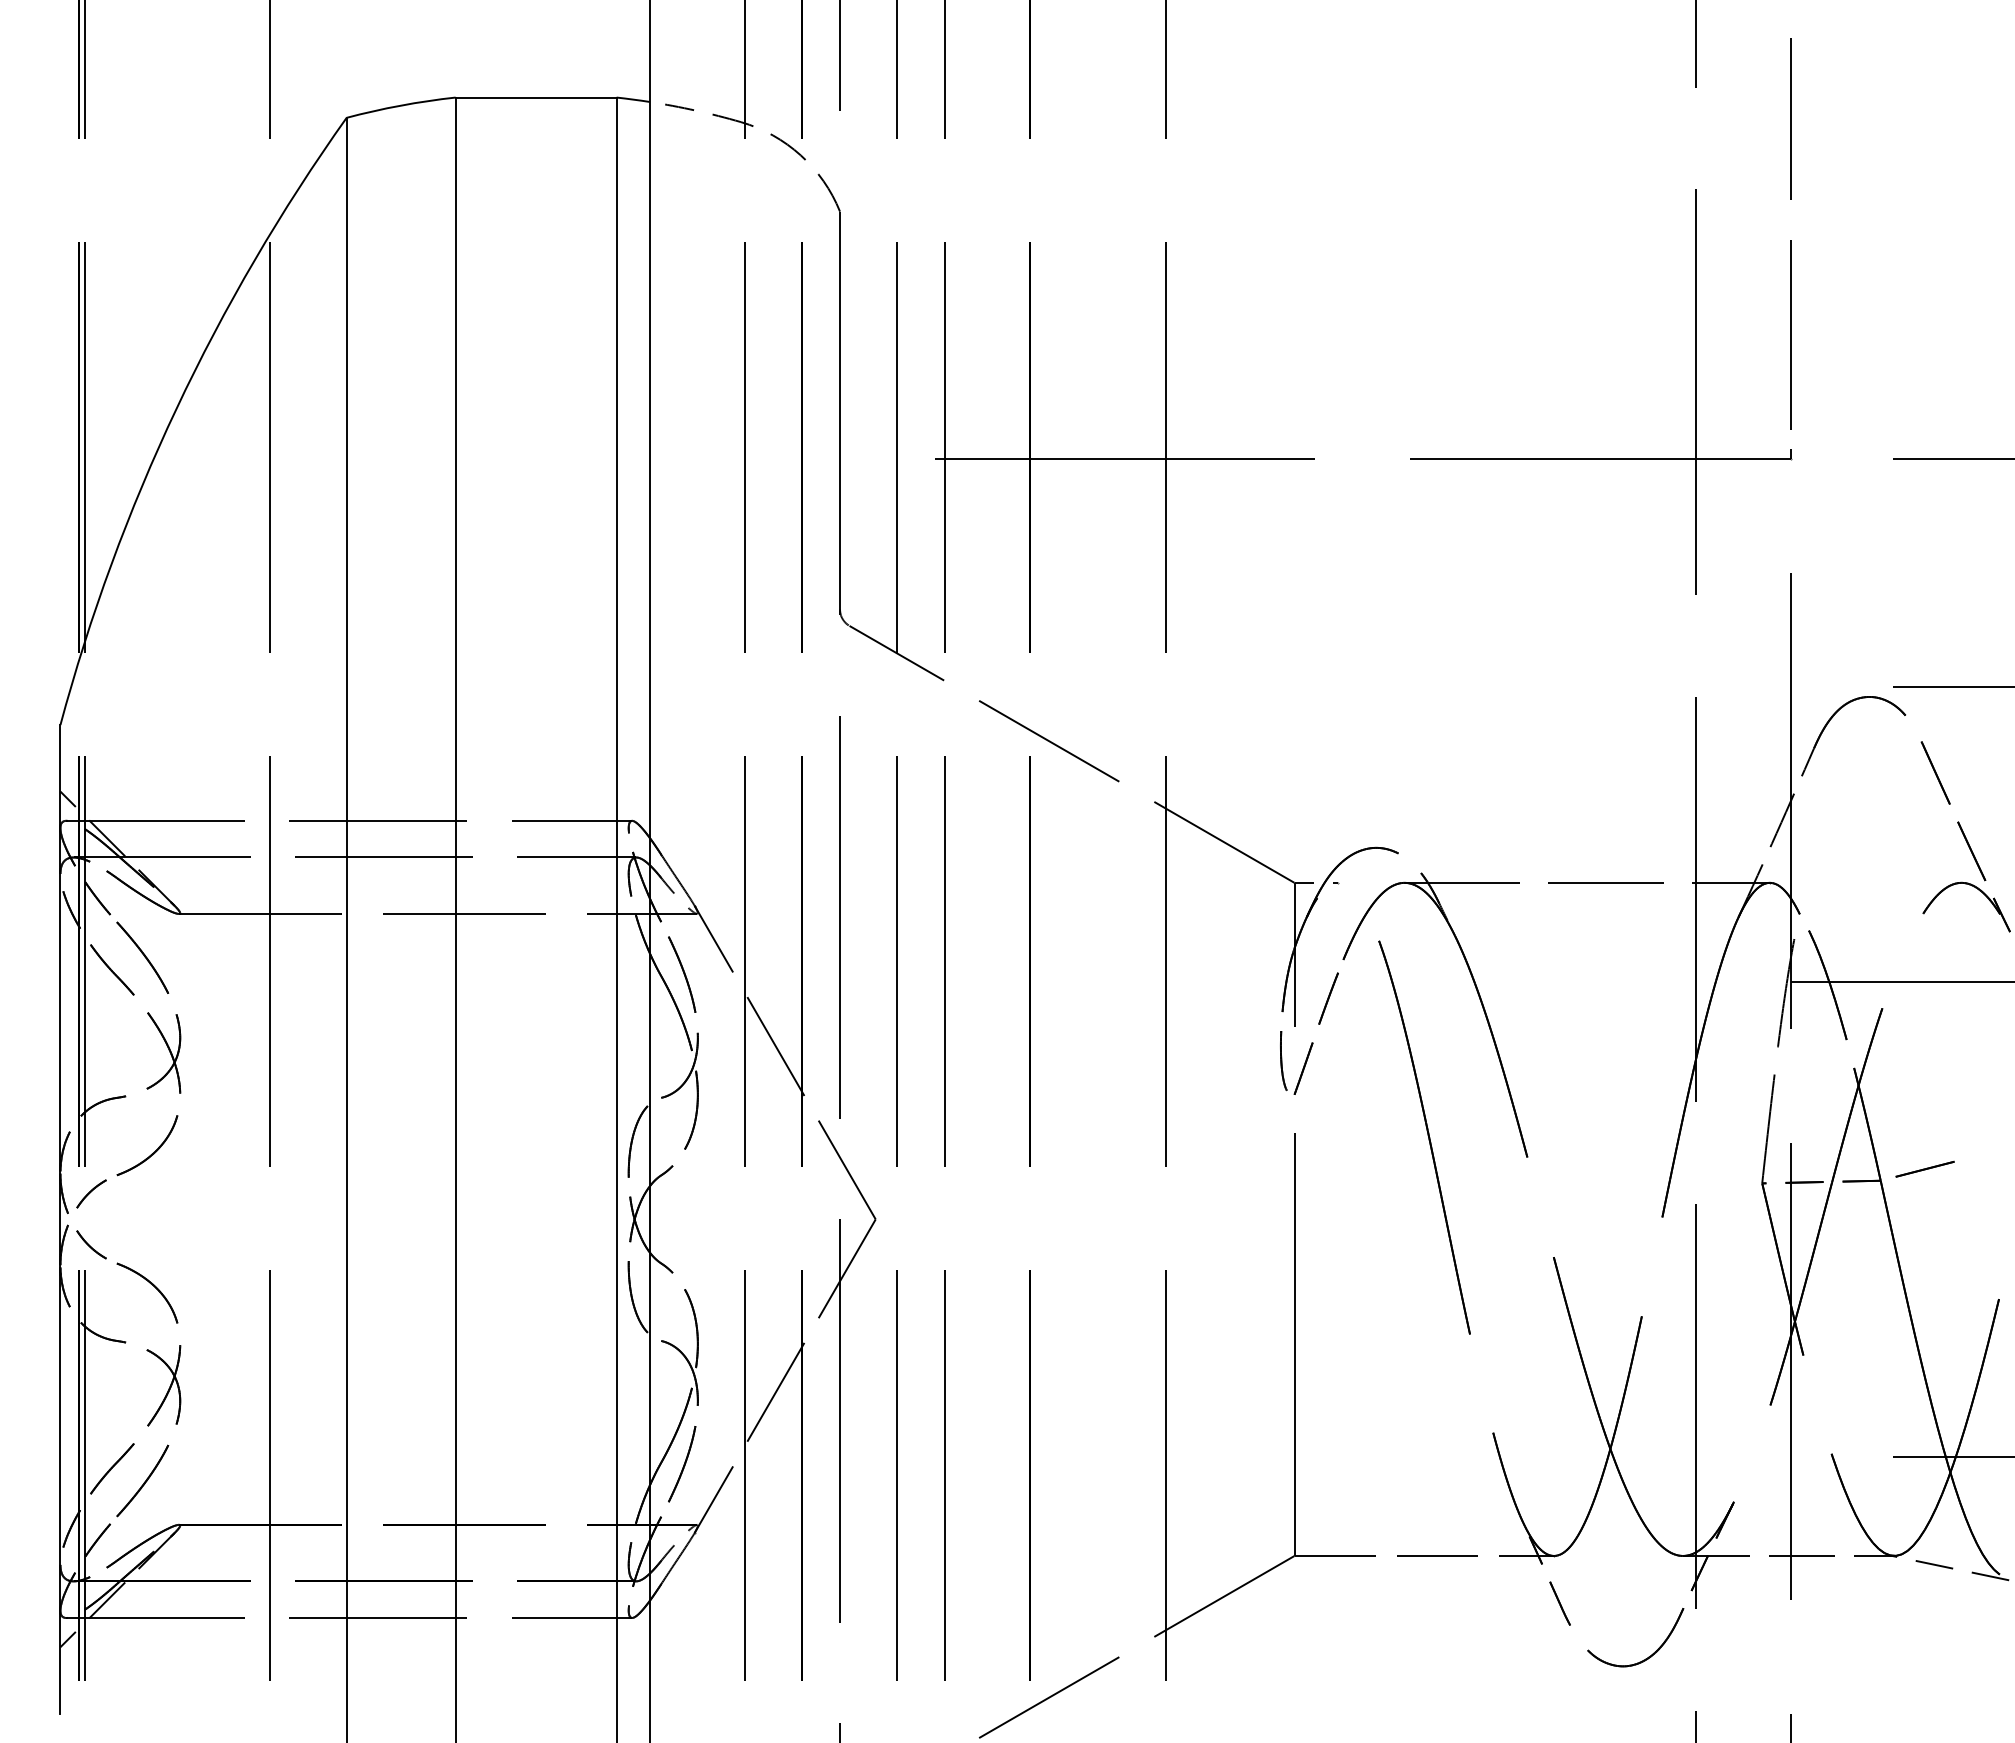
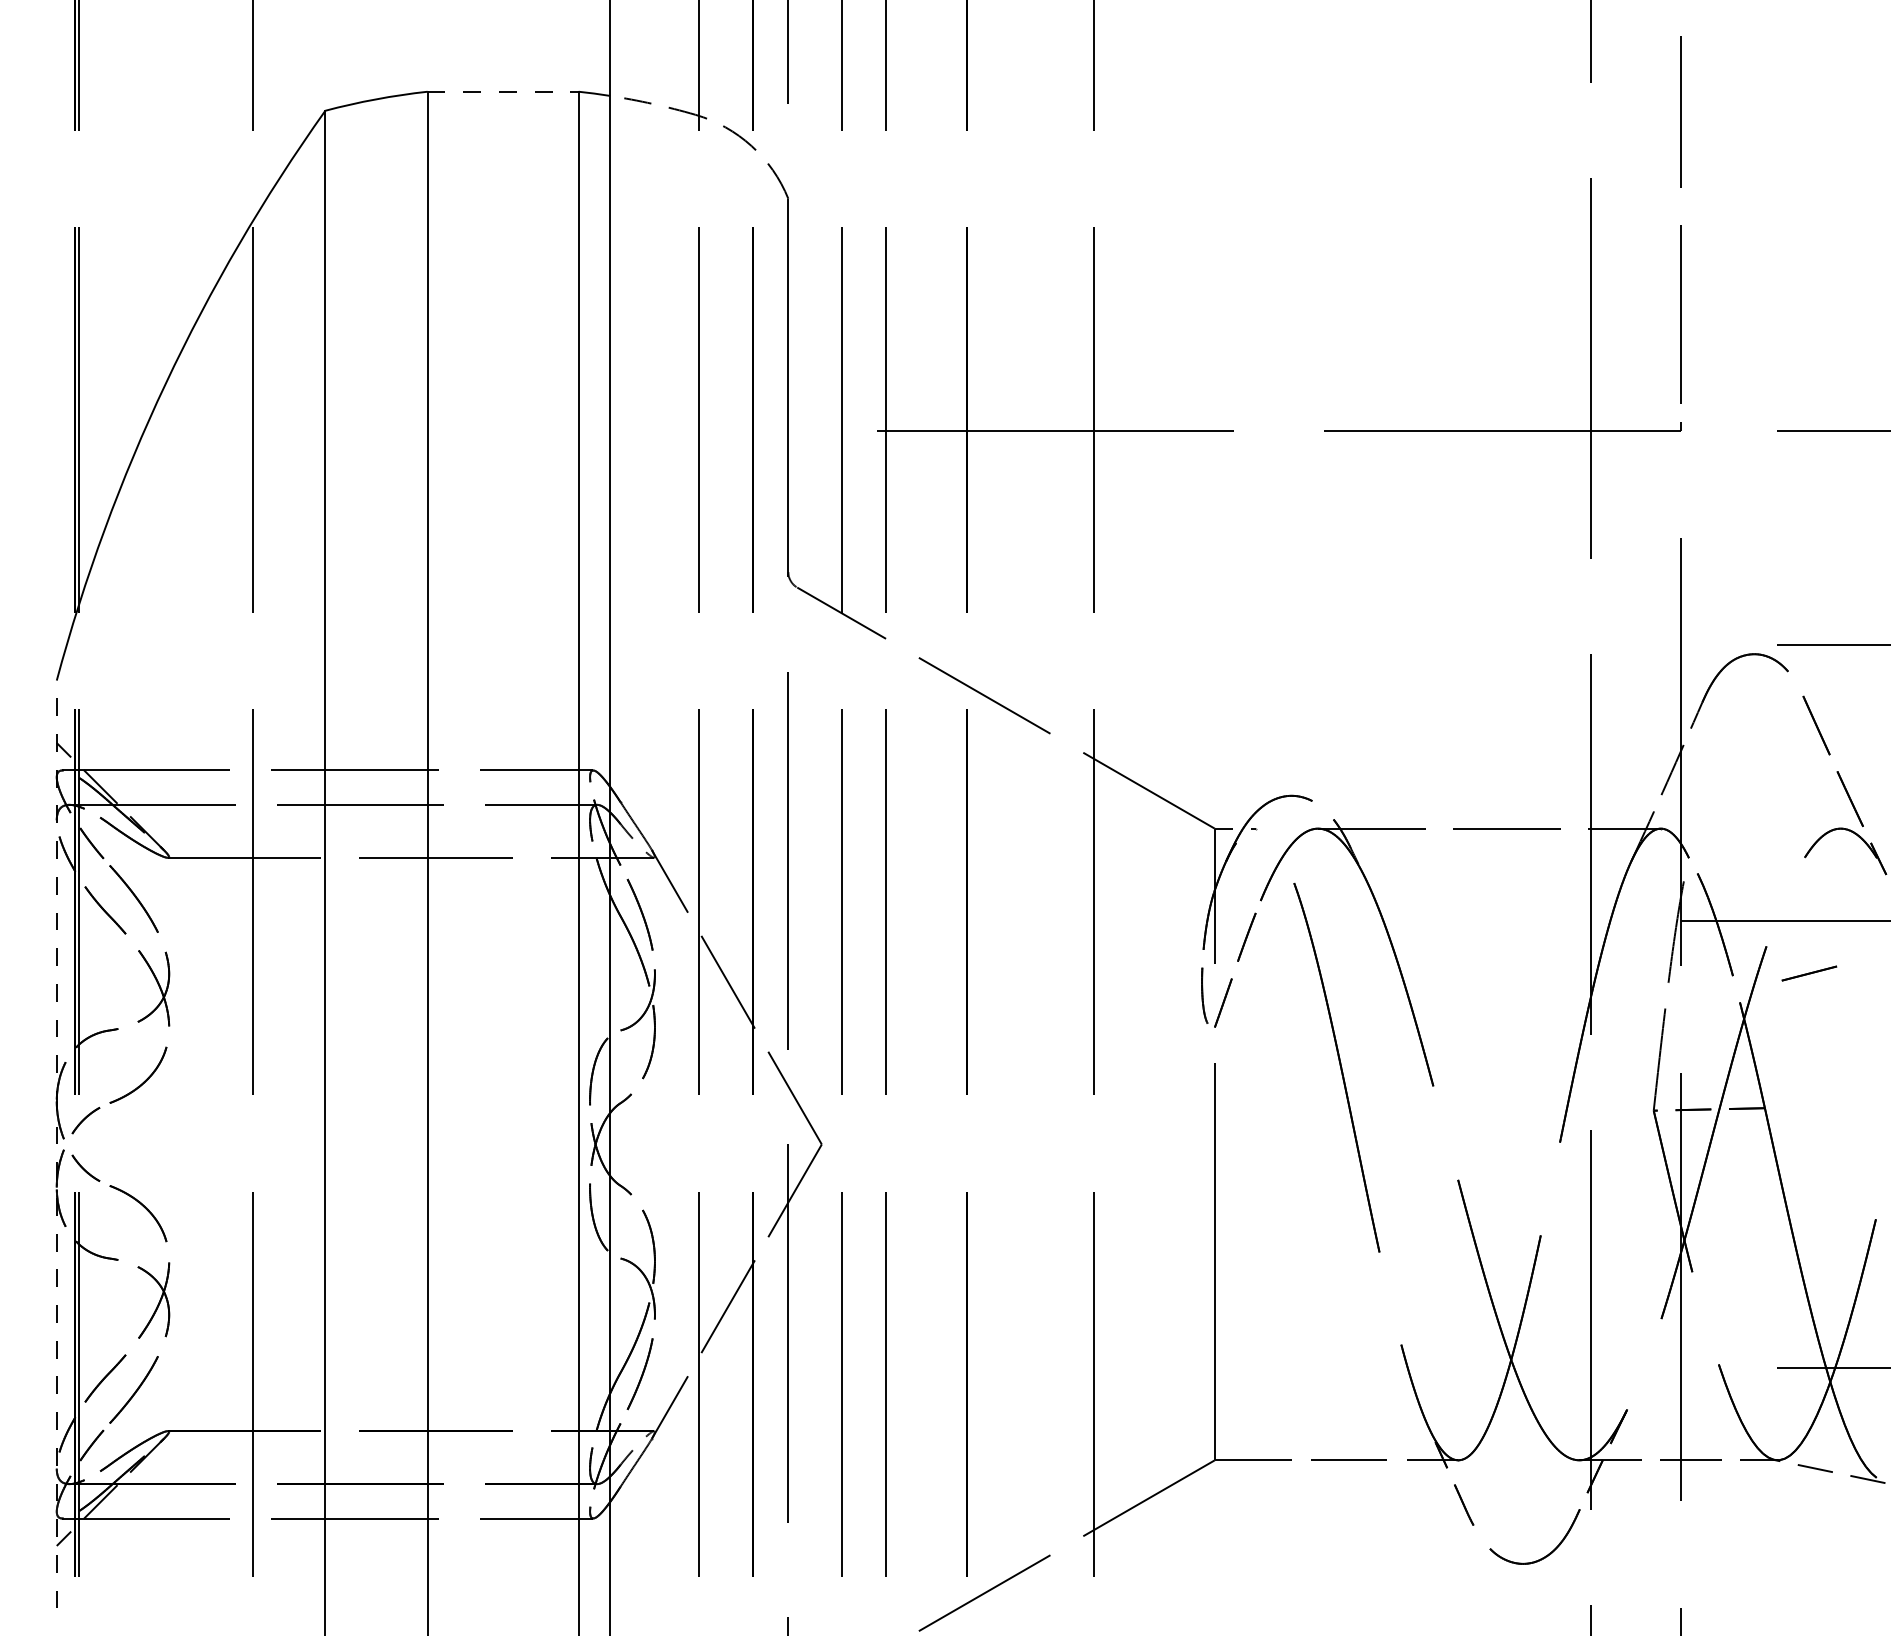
line: (536, 97) -> (503, 91), solid -> dashed
line: (1924, 1168) -> (1808, 972), moved
line: (60, 1218) -> (56, 1143), solid -> dashed

